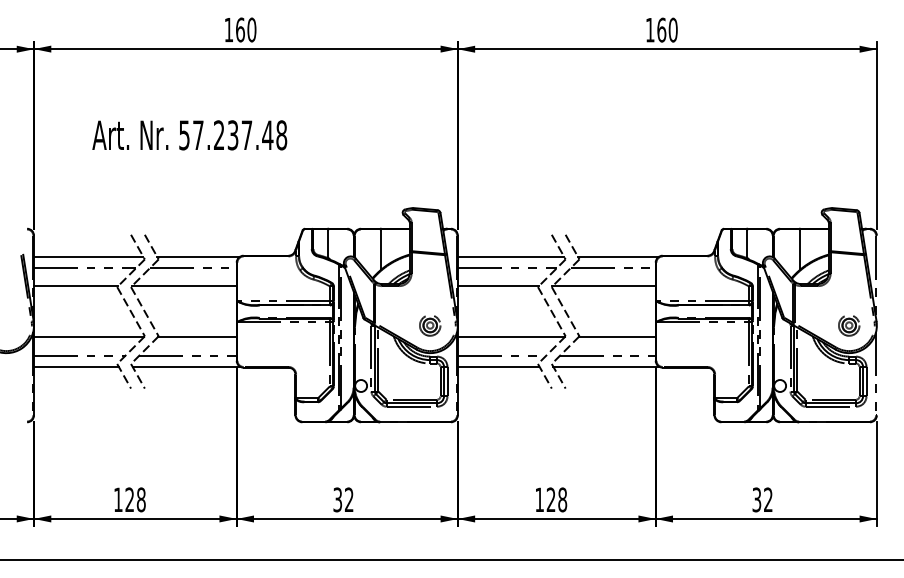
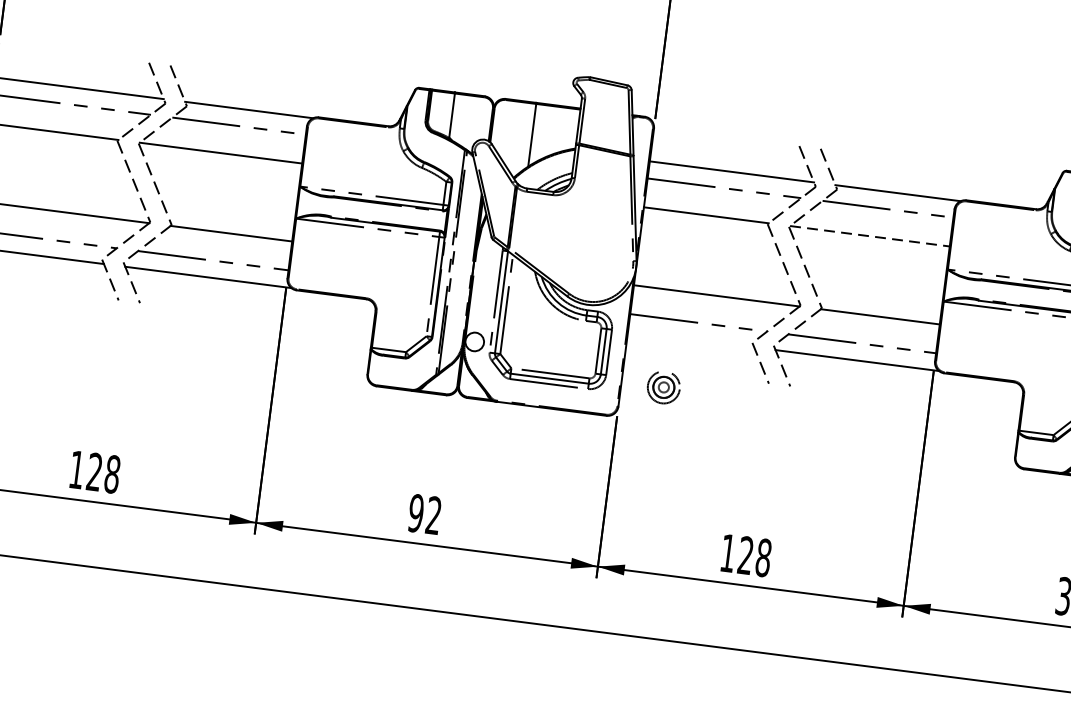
line: (604, 286) -> (870, 236), solid -> dashed
part: (430, 325) -> (664, 387), moved
line: (498, 366) -> (690, 339), removed
text: (337, 499) -> (415, 512), 32 -> 92

